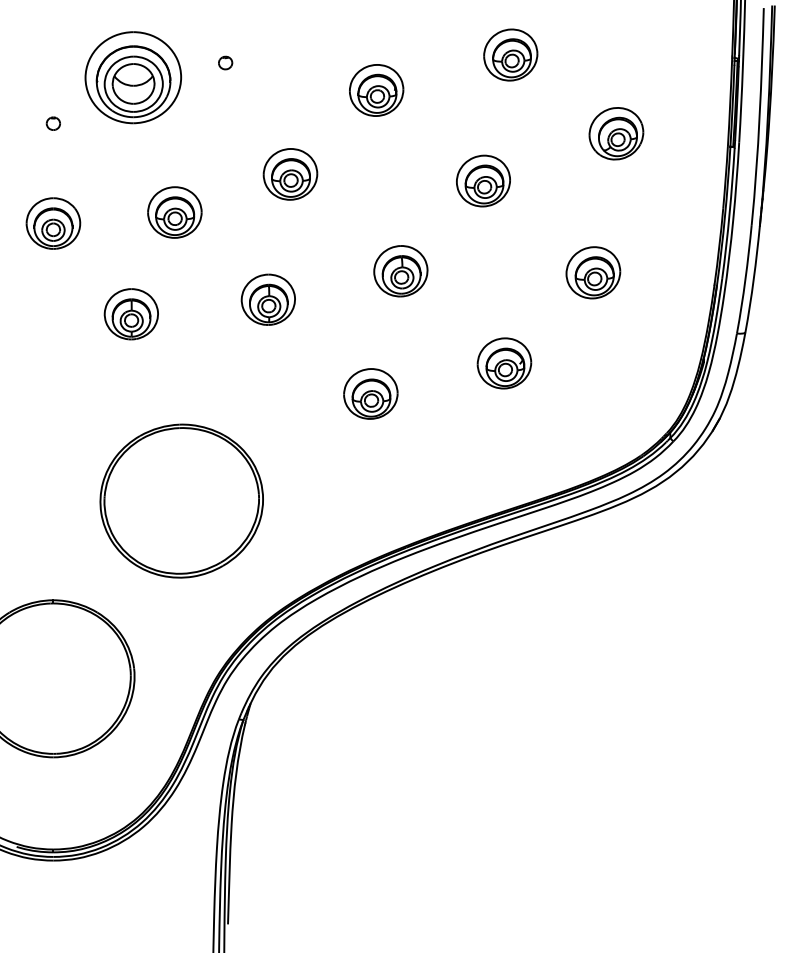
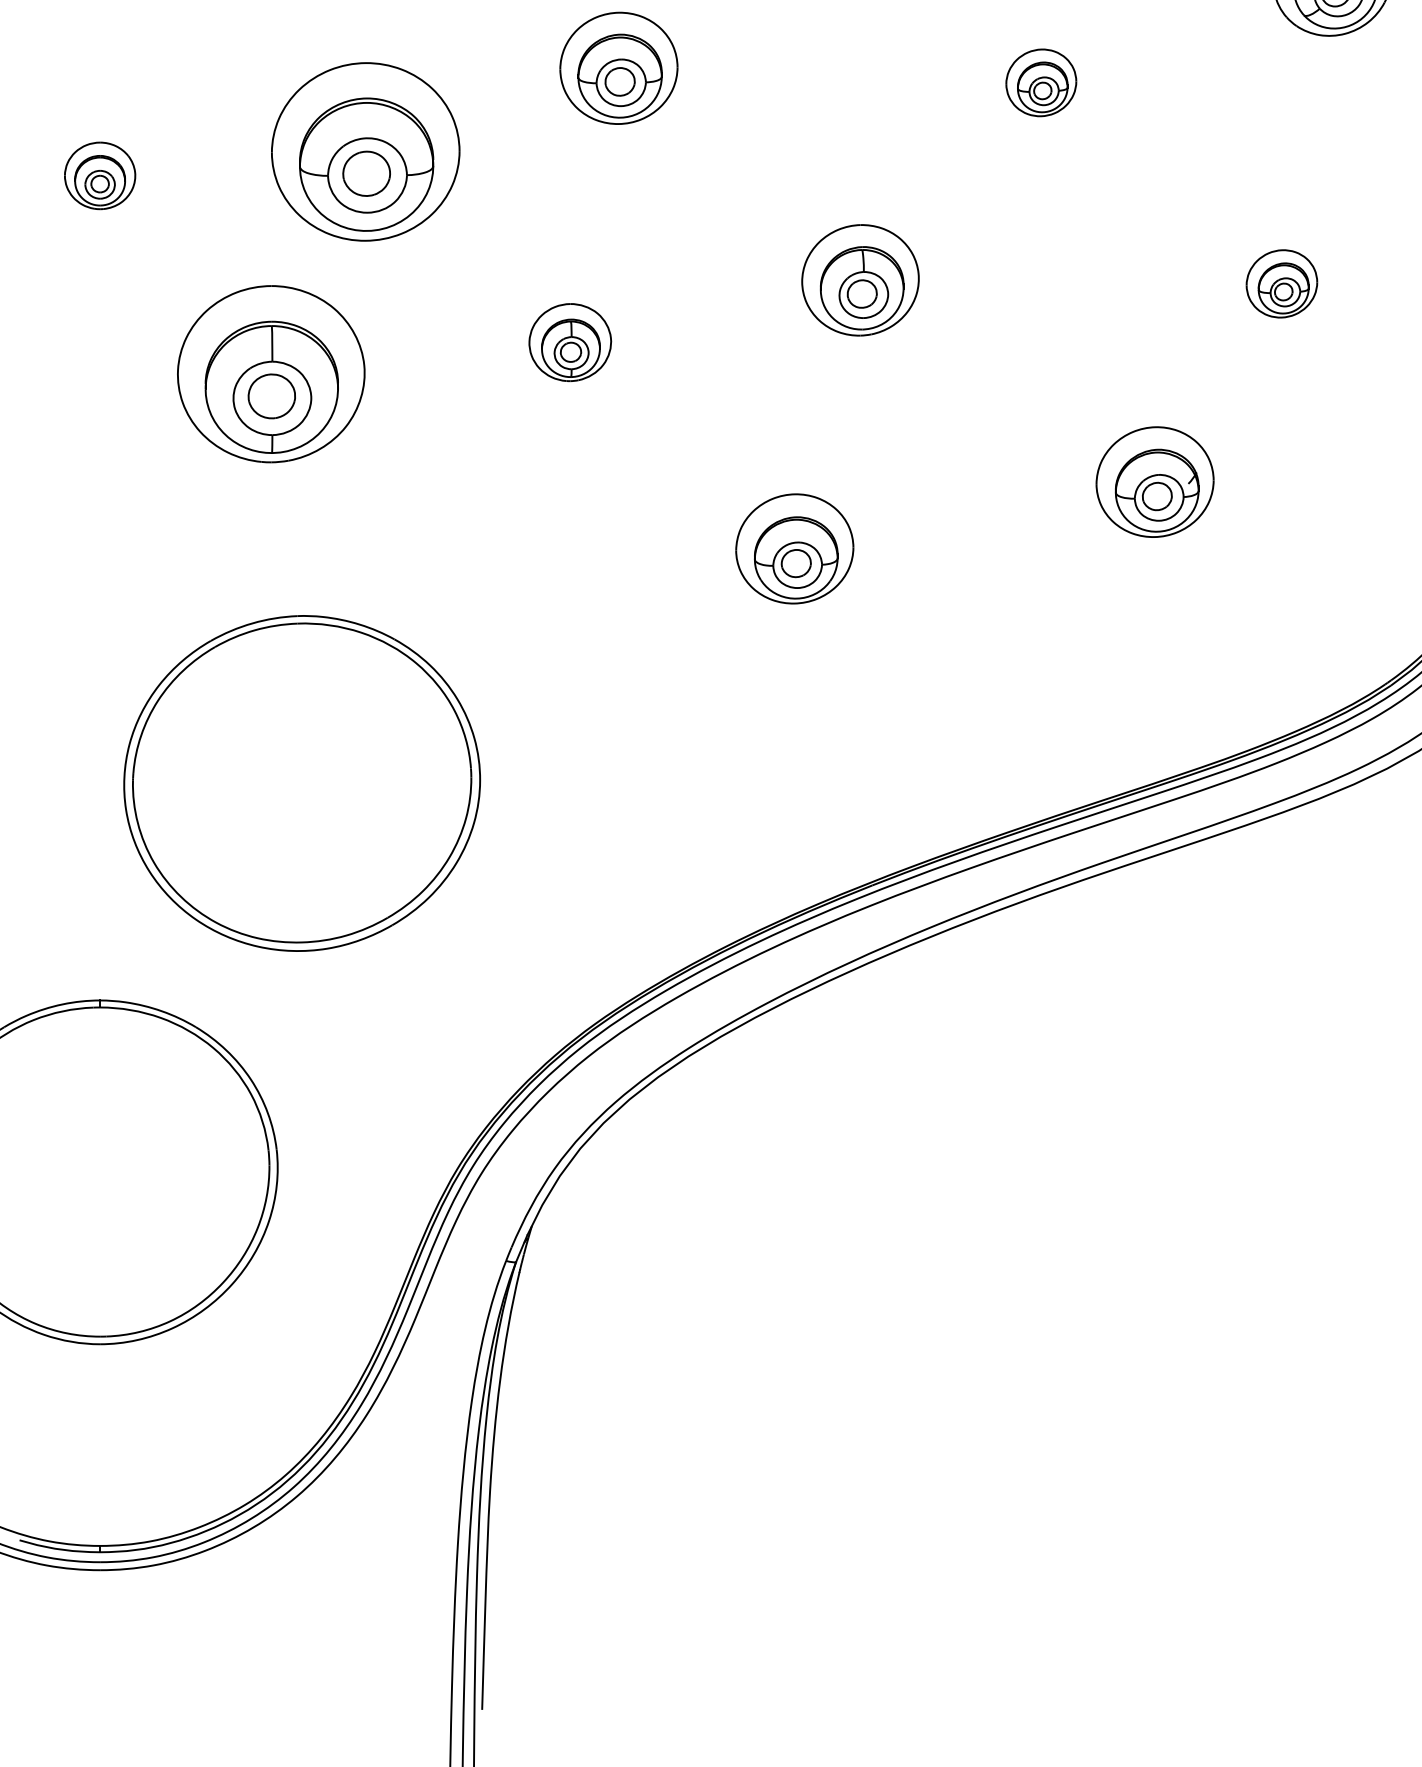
part: (483, 180) -> (1041, 81), size x0.6
part: (174, 212) -> (365, 151), size x1.6
part: (53, 223) -> (100, 175), size x0.6
part: (593, 272) -> (1282, 283), size x0.6
part: (267, 299) -> (568, 342), size x0.7
part: (130, 314) -> (268, 374), size x1.6
part: (504, 363) -> (1155, 482), moved
part: (181, 500) -> (301, 782), moved

